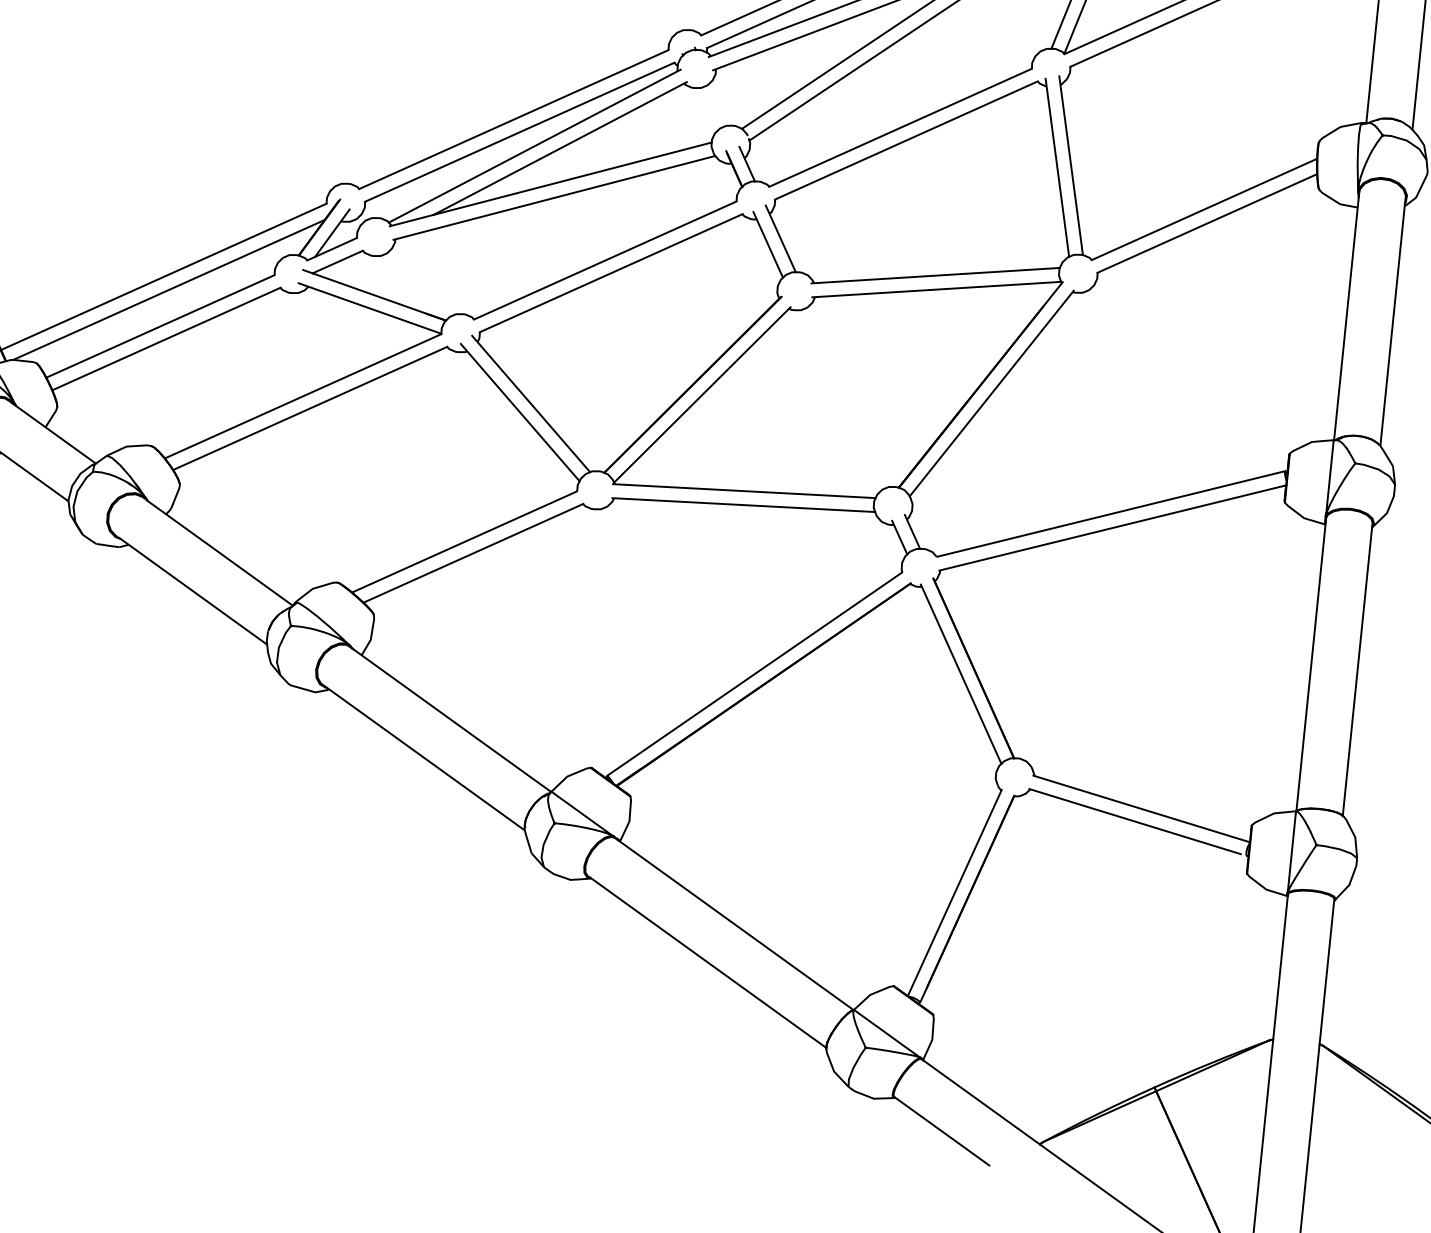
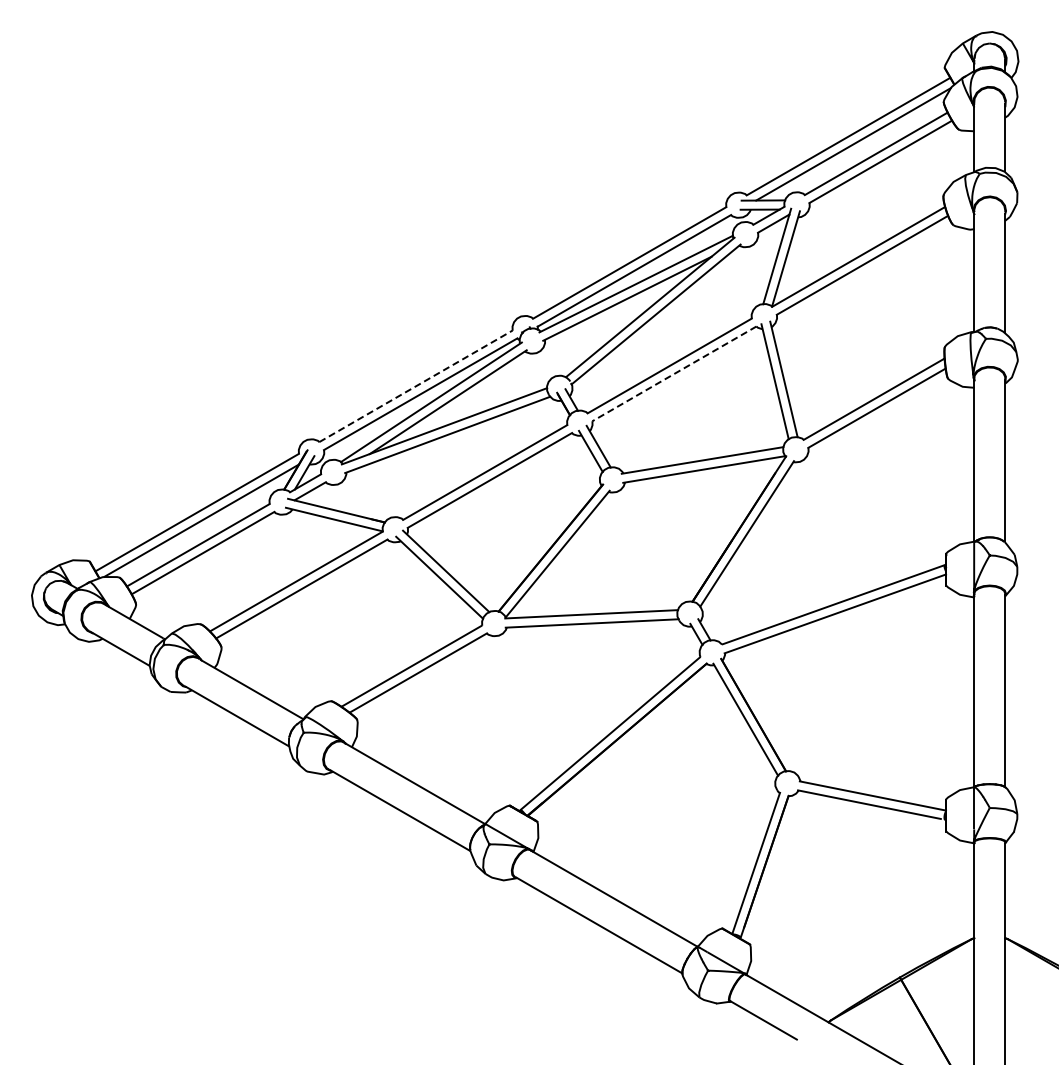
line: (514, 119) -> (416, 386), solid -> dashed
line: (906, 139) -> (674, 373), solid -> dashed

